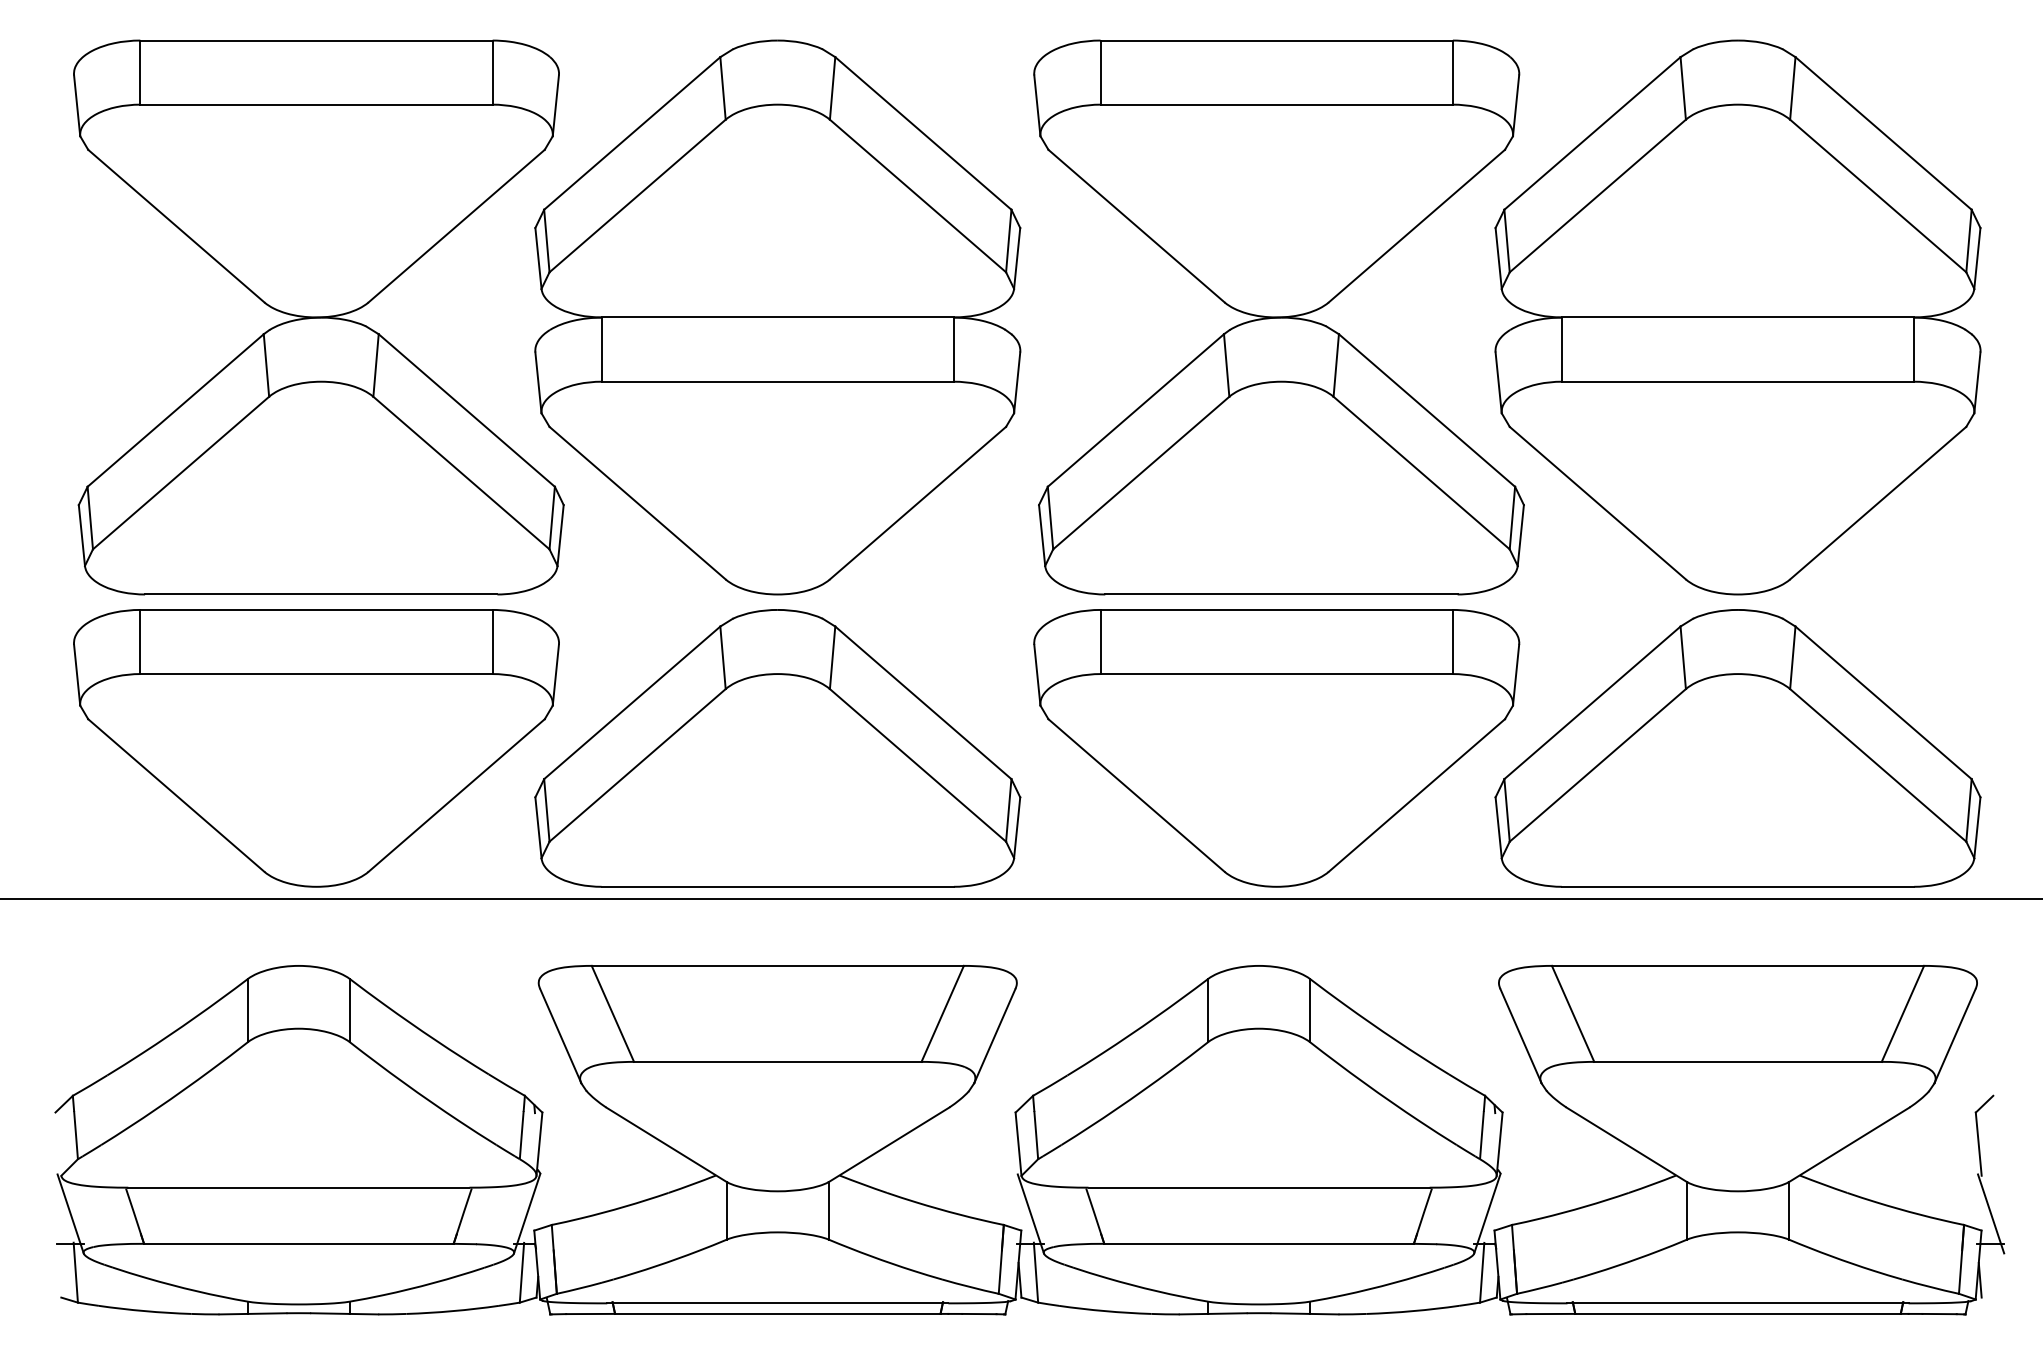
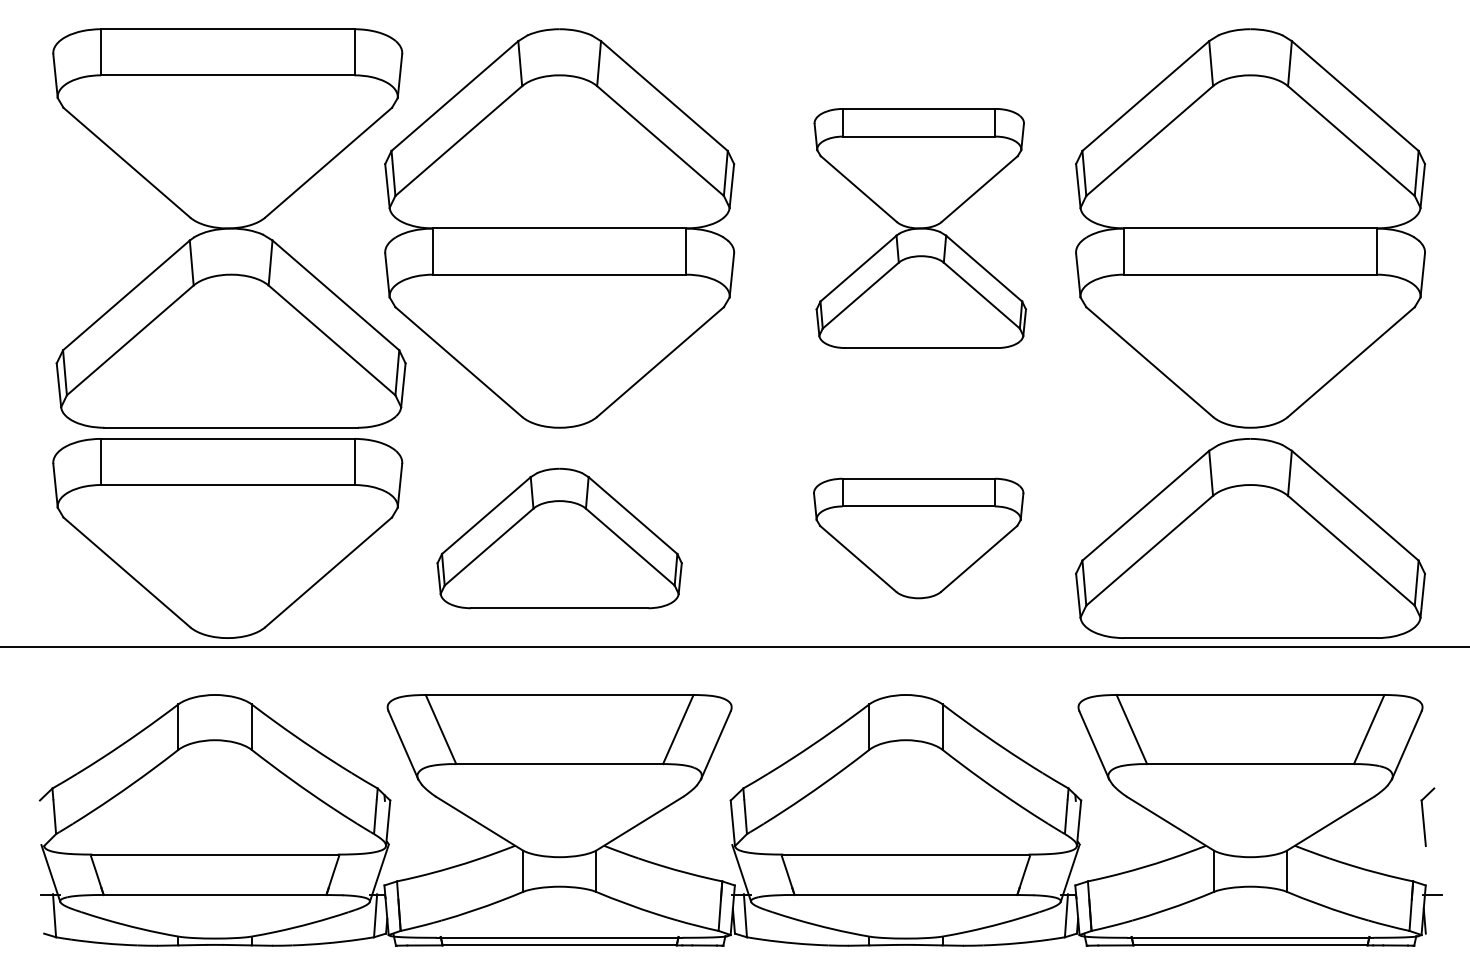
part: (1278, 317) -> (919, 228), size x0.6
part: (777, 748) -> (559, 538), size x0.7
part: (1276, 748) -> (918, 538), size x0.6
line: (1991, 1213) -> (1432, 873), removed

